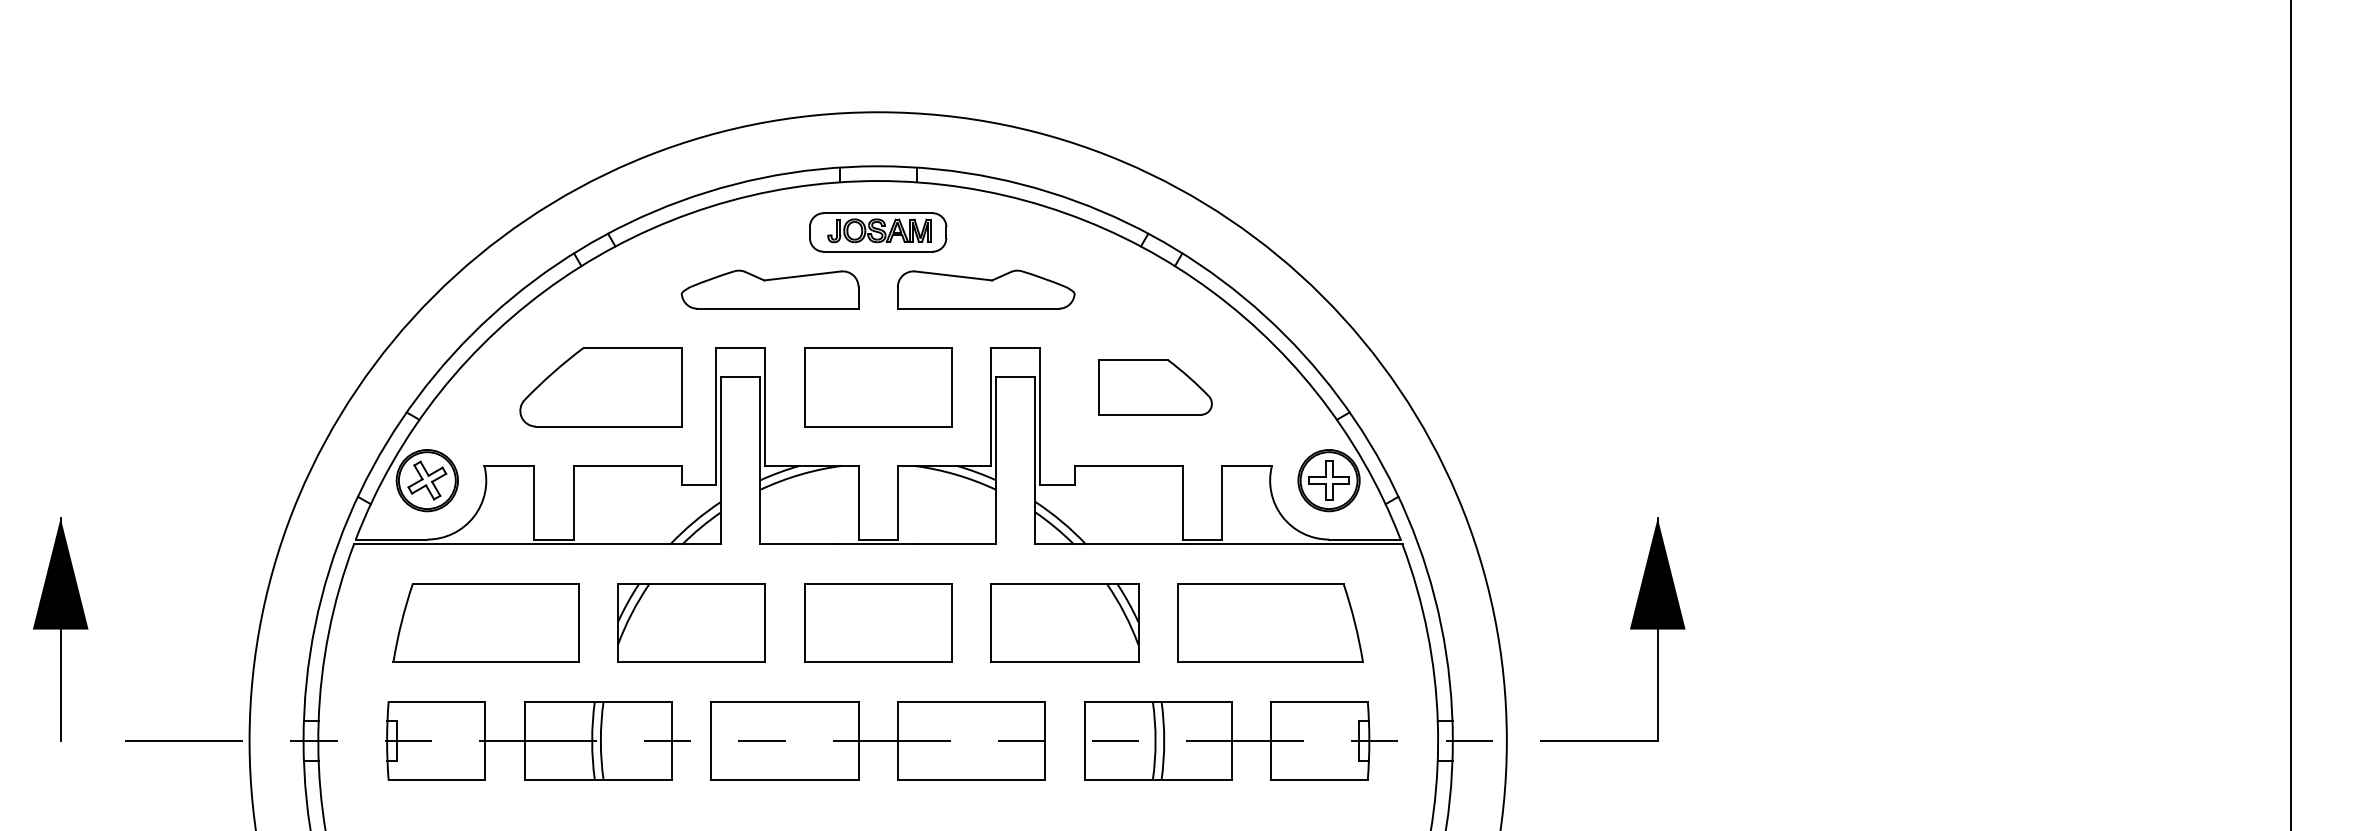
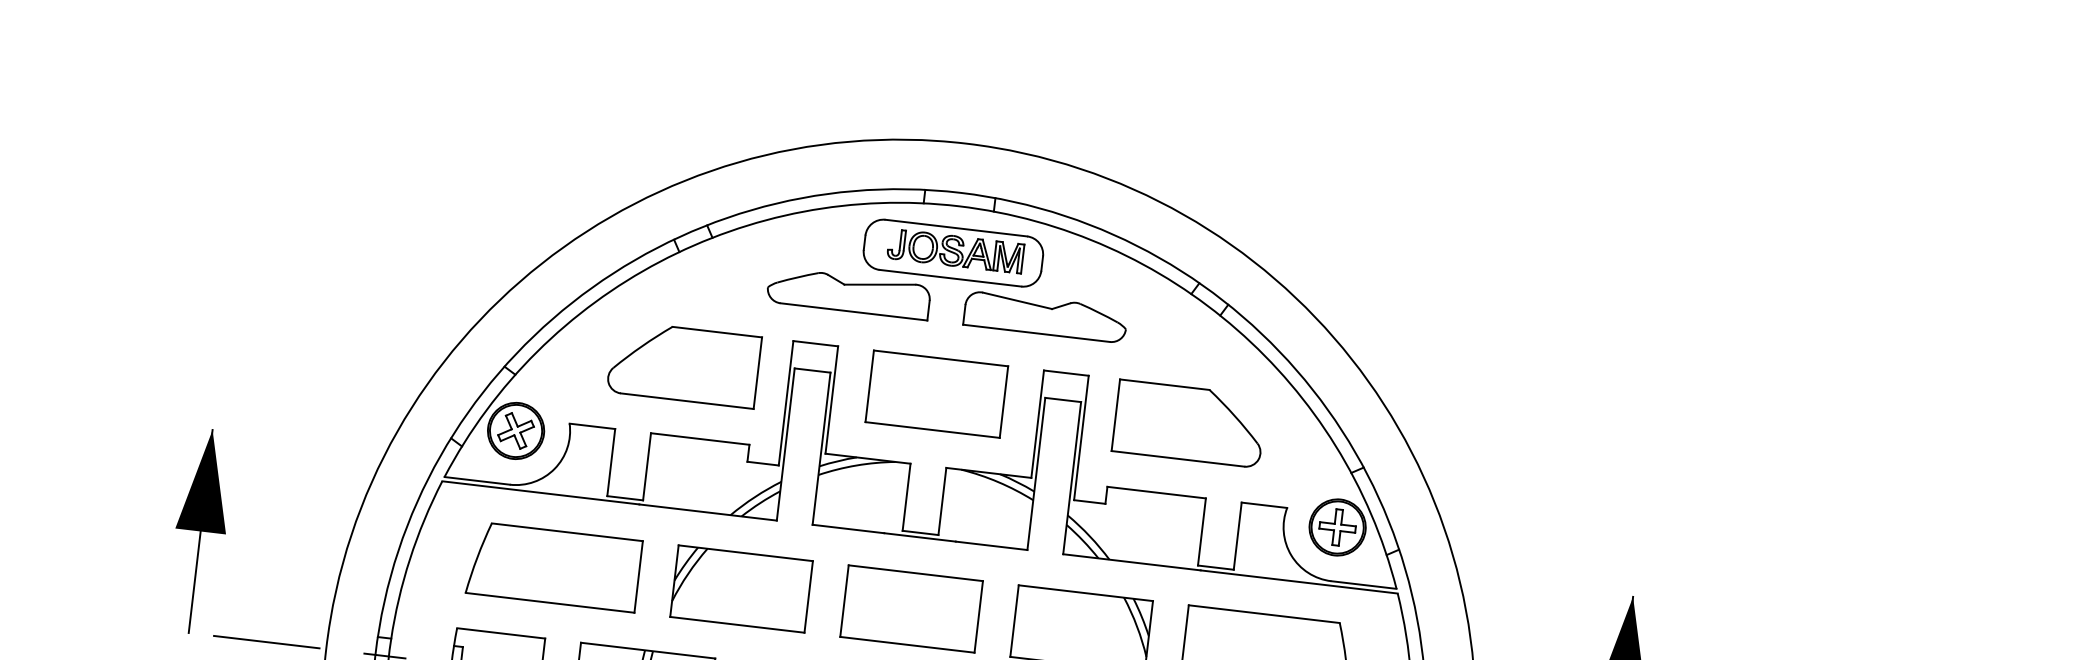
part: (877, 232) -> (952, 253), size x1.43
part: (1155, 387) -> (1189, 424), size x1.43
part: (60, 629) -> (200, 531), moved

